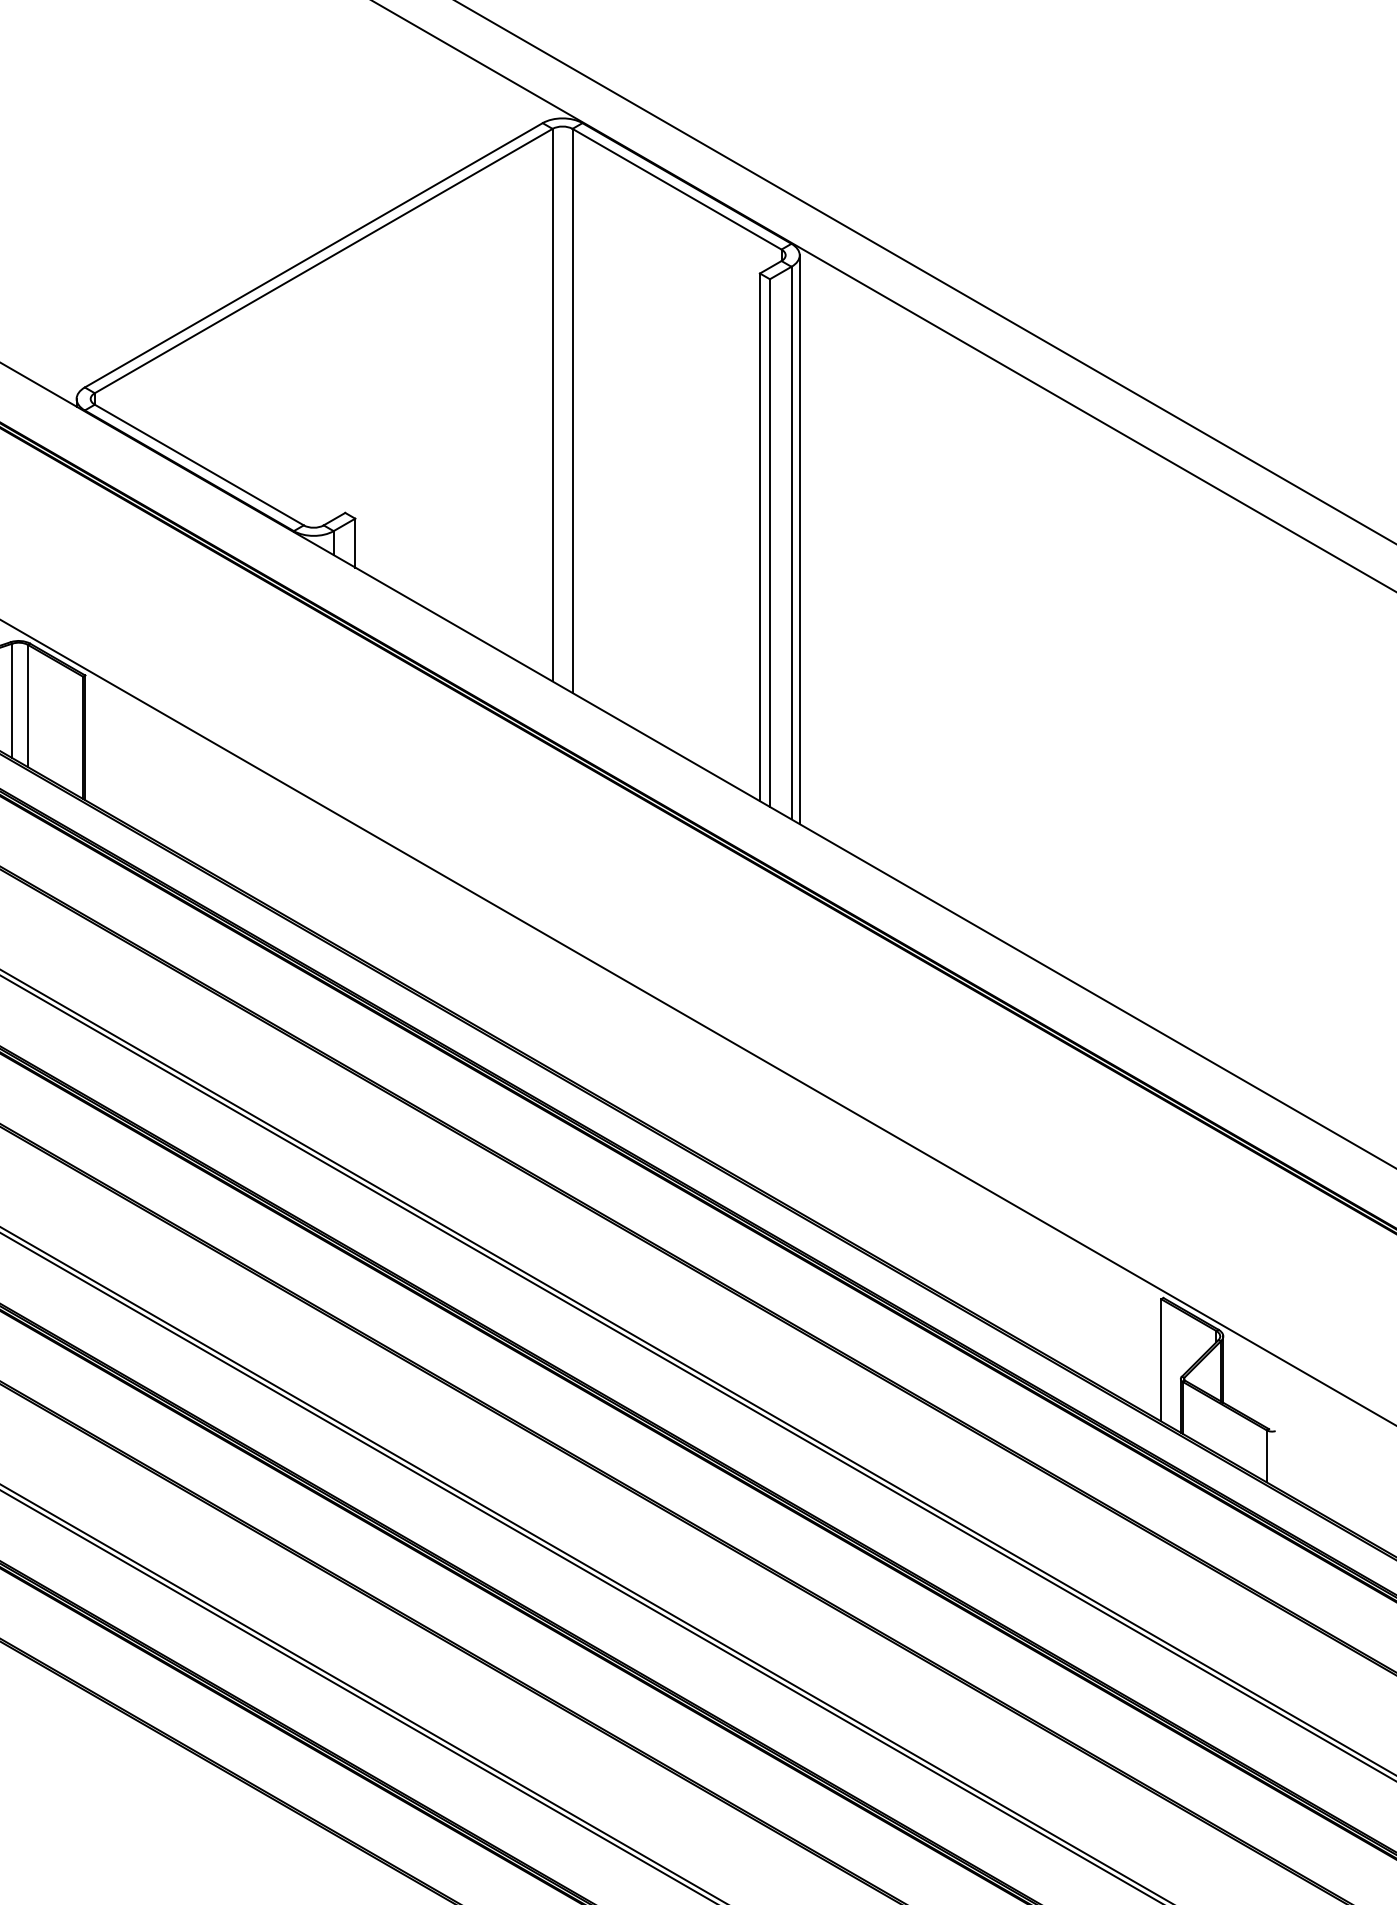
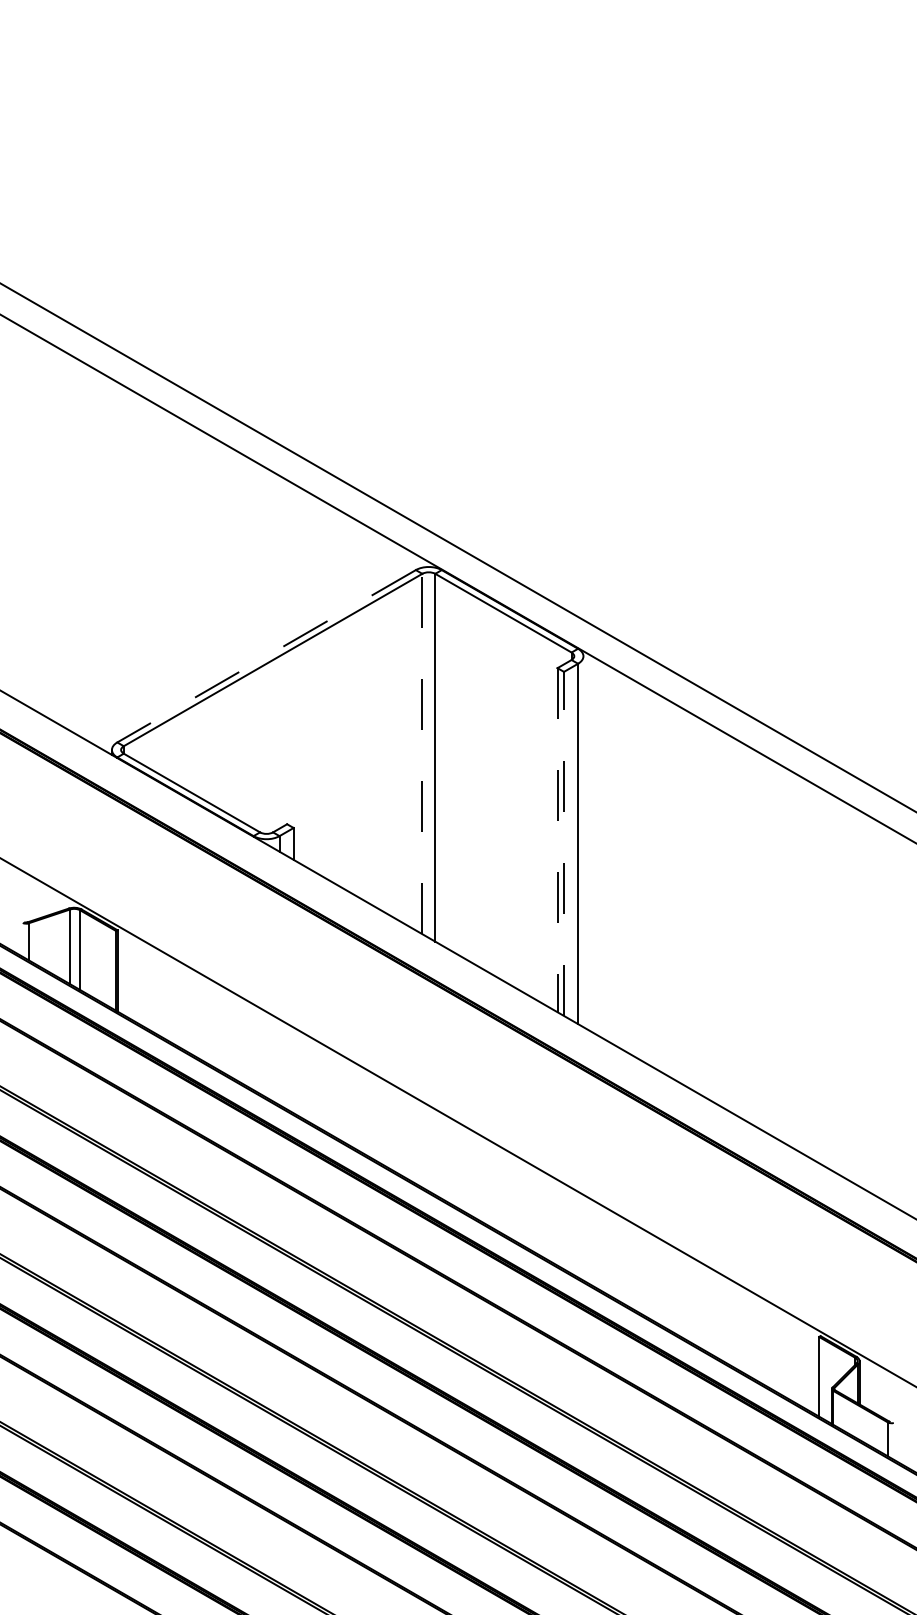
line: (313, 255) -> (266, 656), solid -> dashed
line: (552, 404) -> (422, 753), solid -> dashed
line: (759, 537) -> (557, 840), solid -> dashed
line: (799, 539) -> (583, 841), removed
line: (770, 542) -> (564, 843), solid -> dashed

